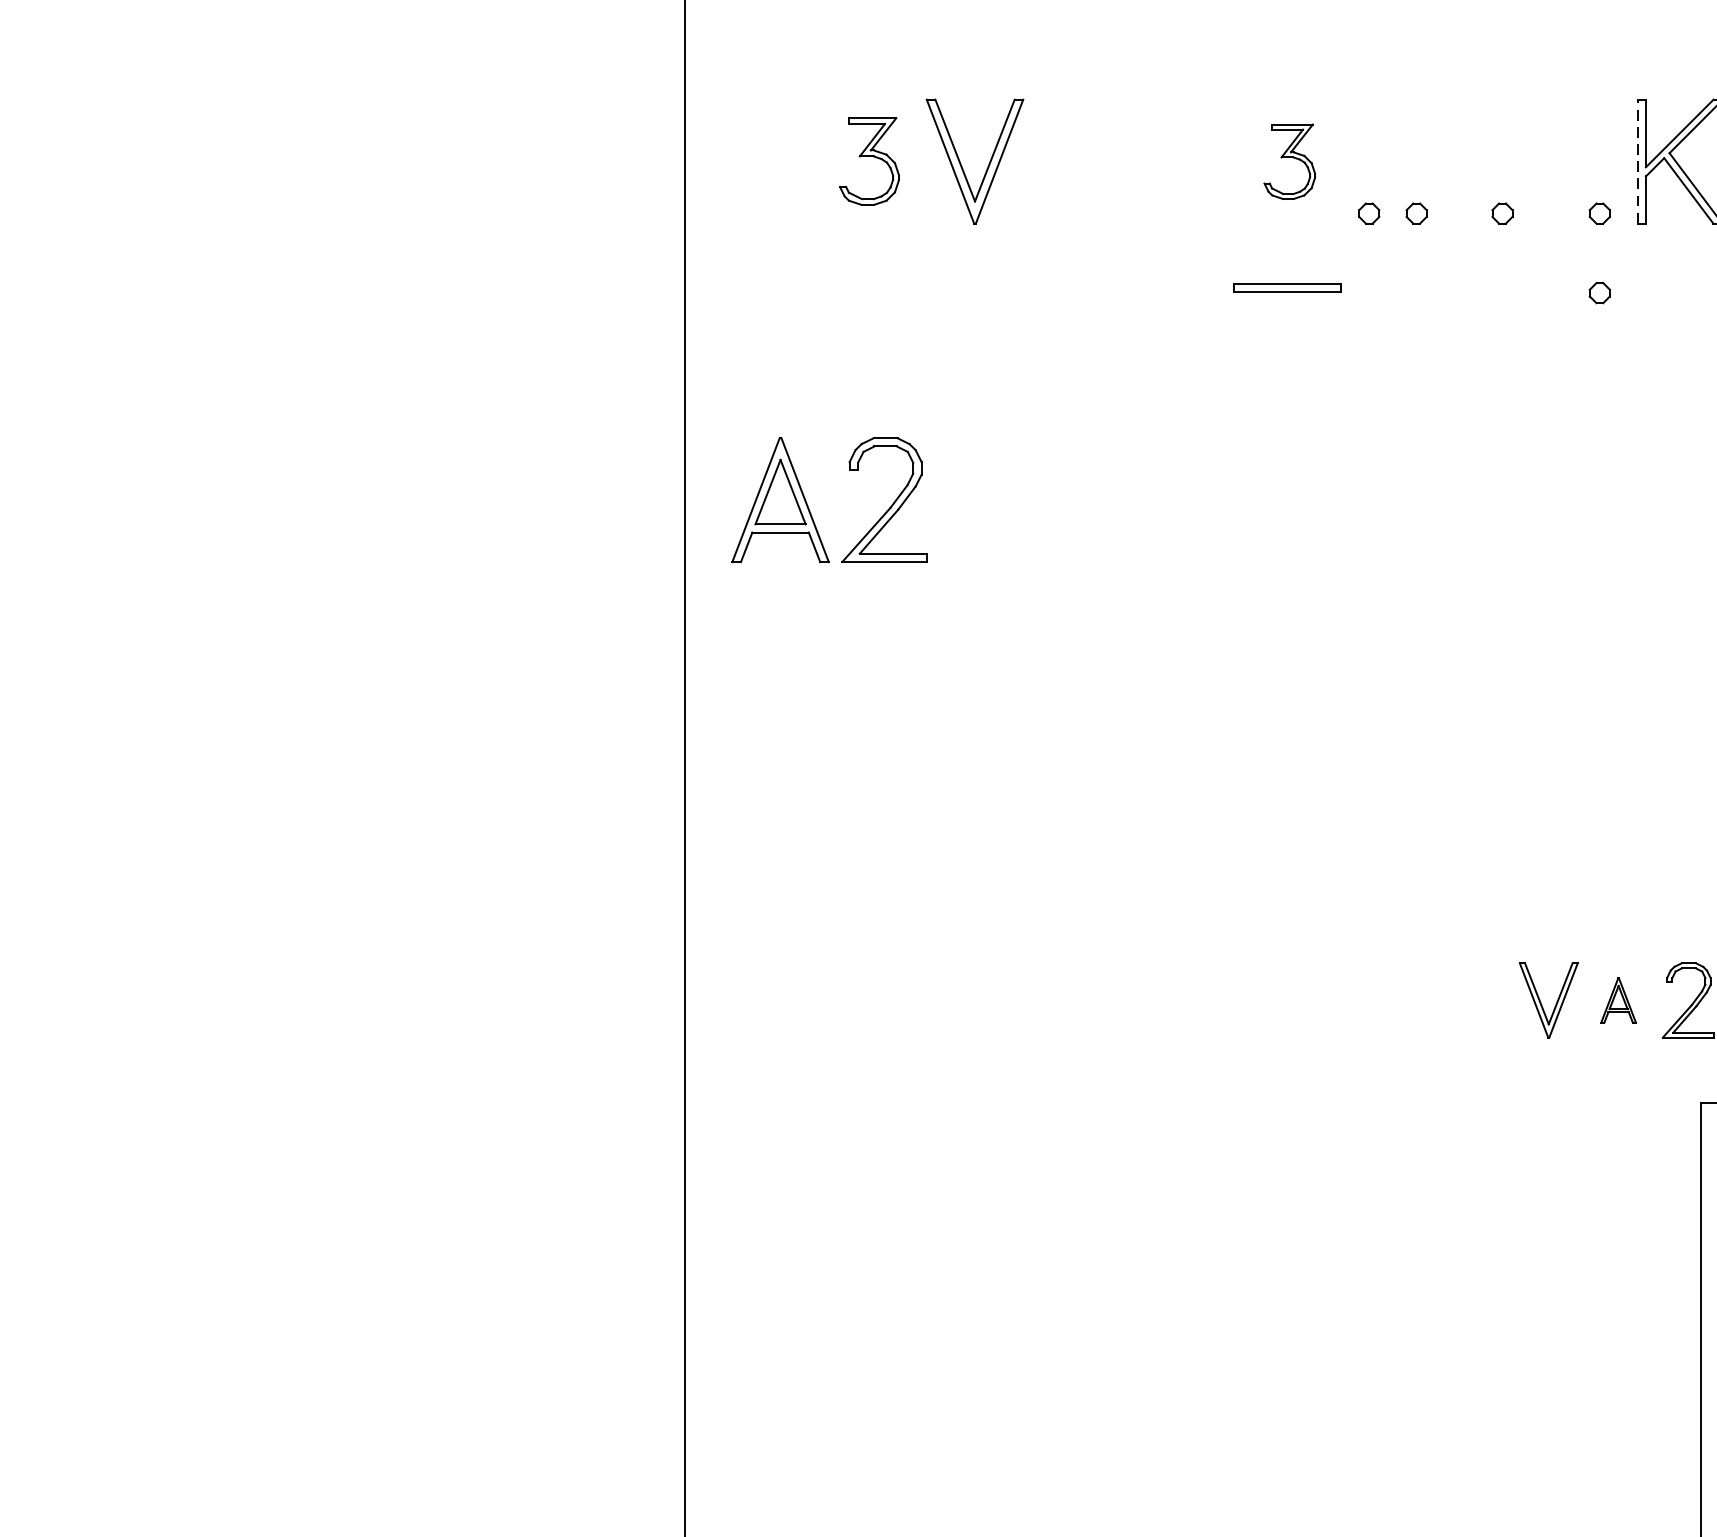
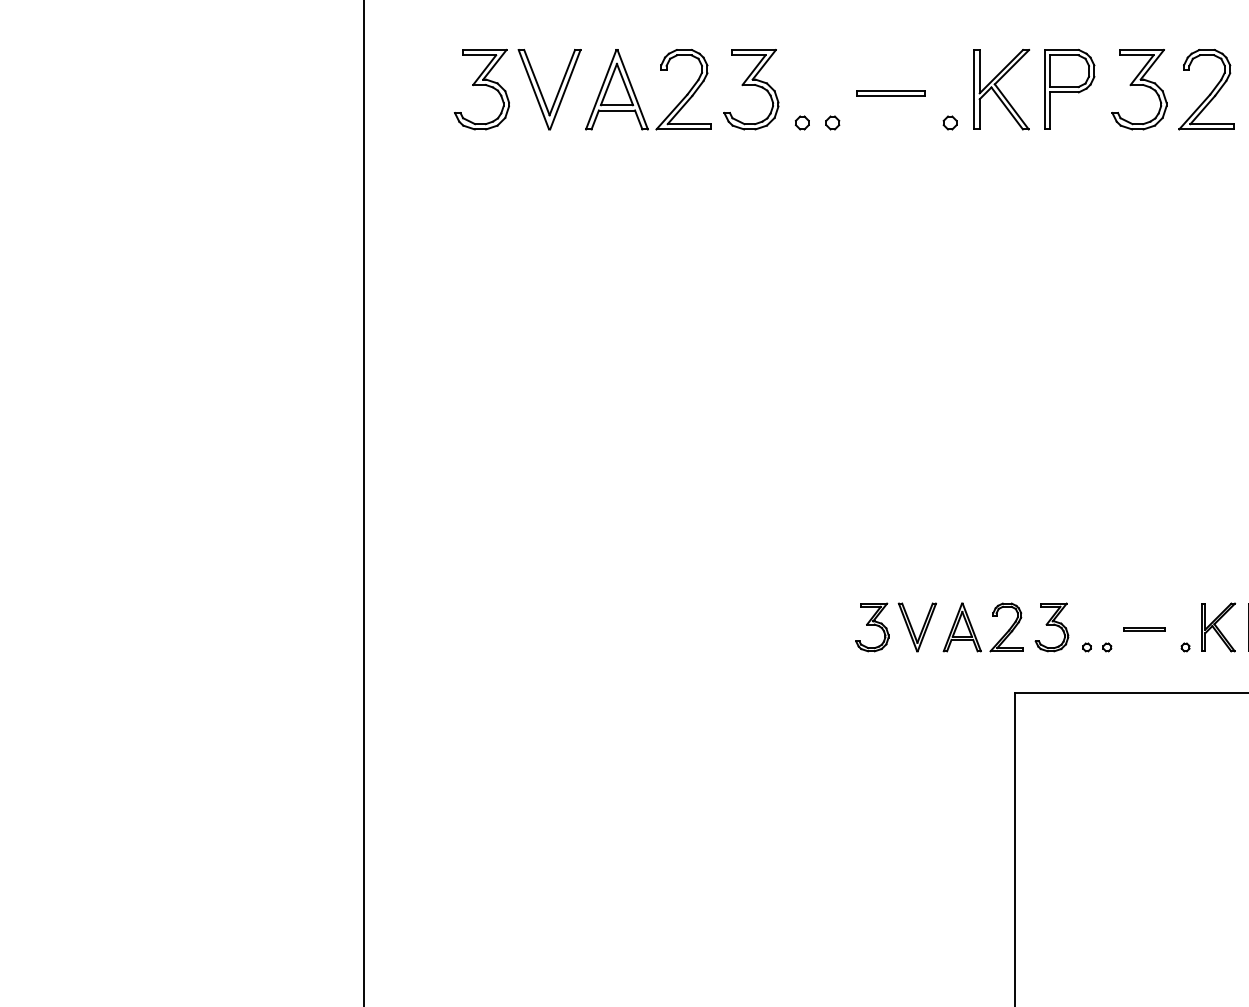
part: (868, 161) -> (481, 89), size x1.43
part: (1289, 161) -> (751, 89), size x1.67
line: (1637, 161) -> (974, 89), dashed -> solid
part: (1502, 212) -> (887, 122), removed
part: (1286, 287) -> (890, 93), moved
part: (1598, 292) -> (949, 173), removed
part: (809, 506) -> (635, 93), moved
part: (1478, 1000) -> (872, 627), added
part: (1617, 1000) -> (961, 627), size x1.67

